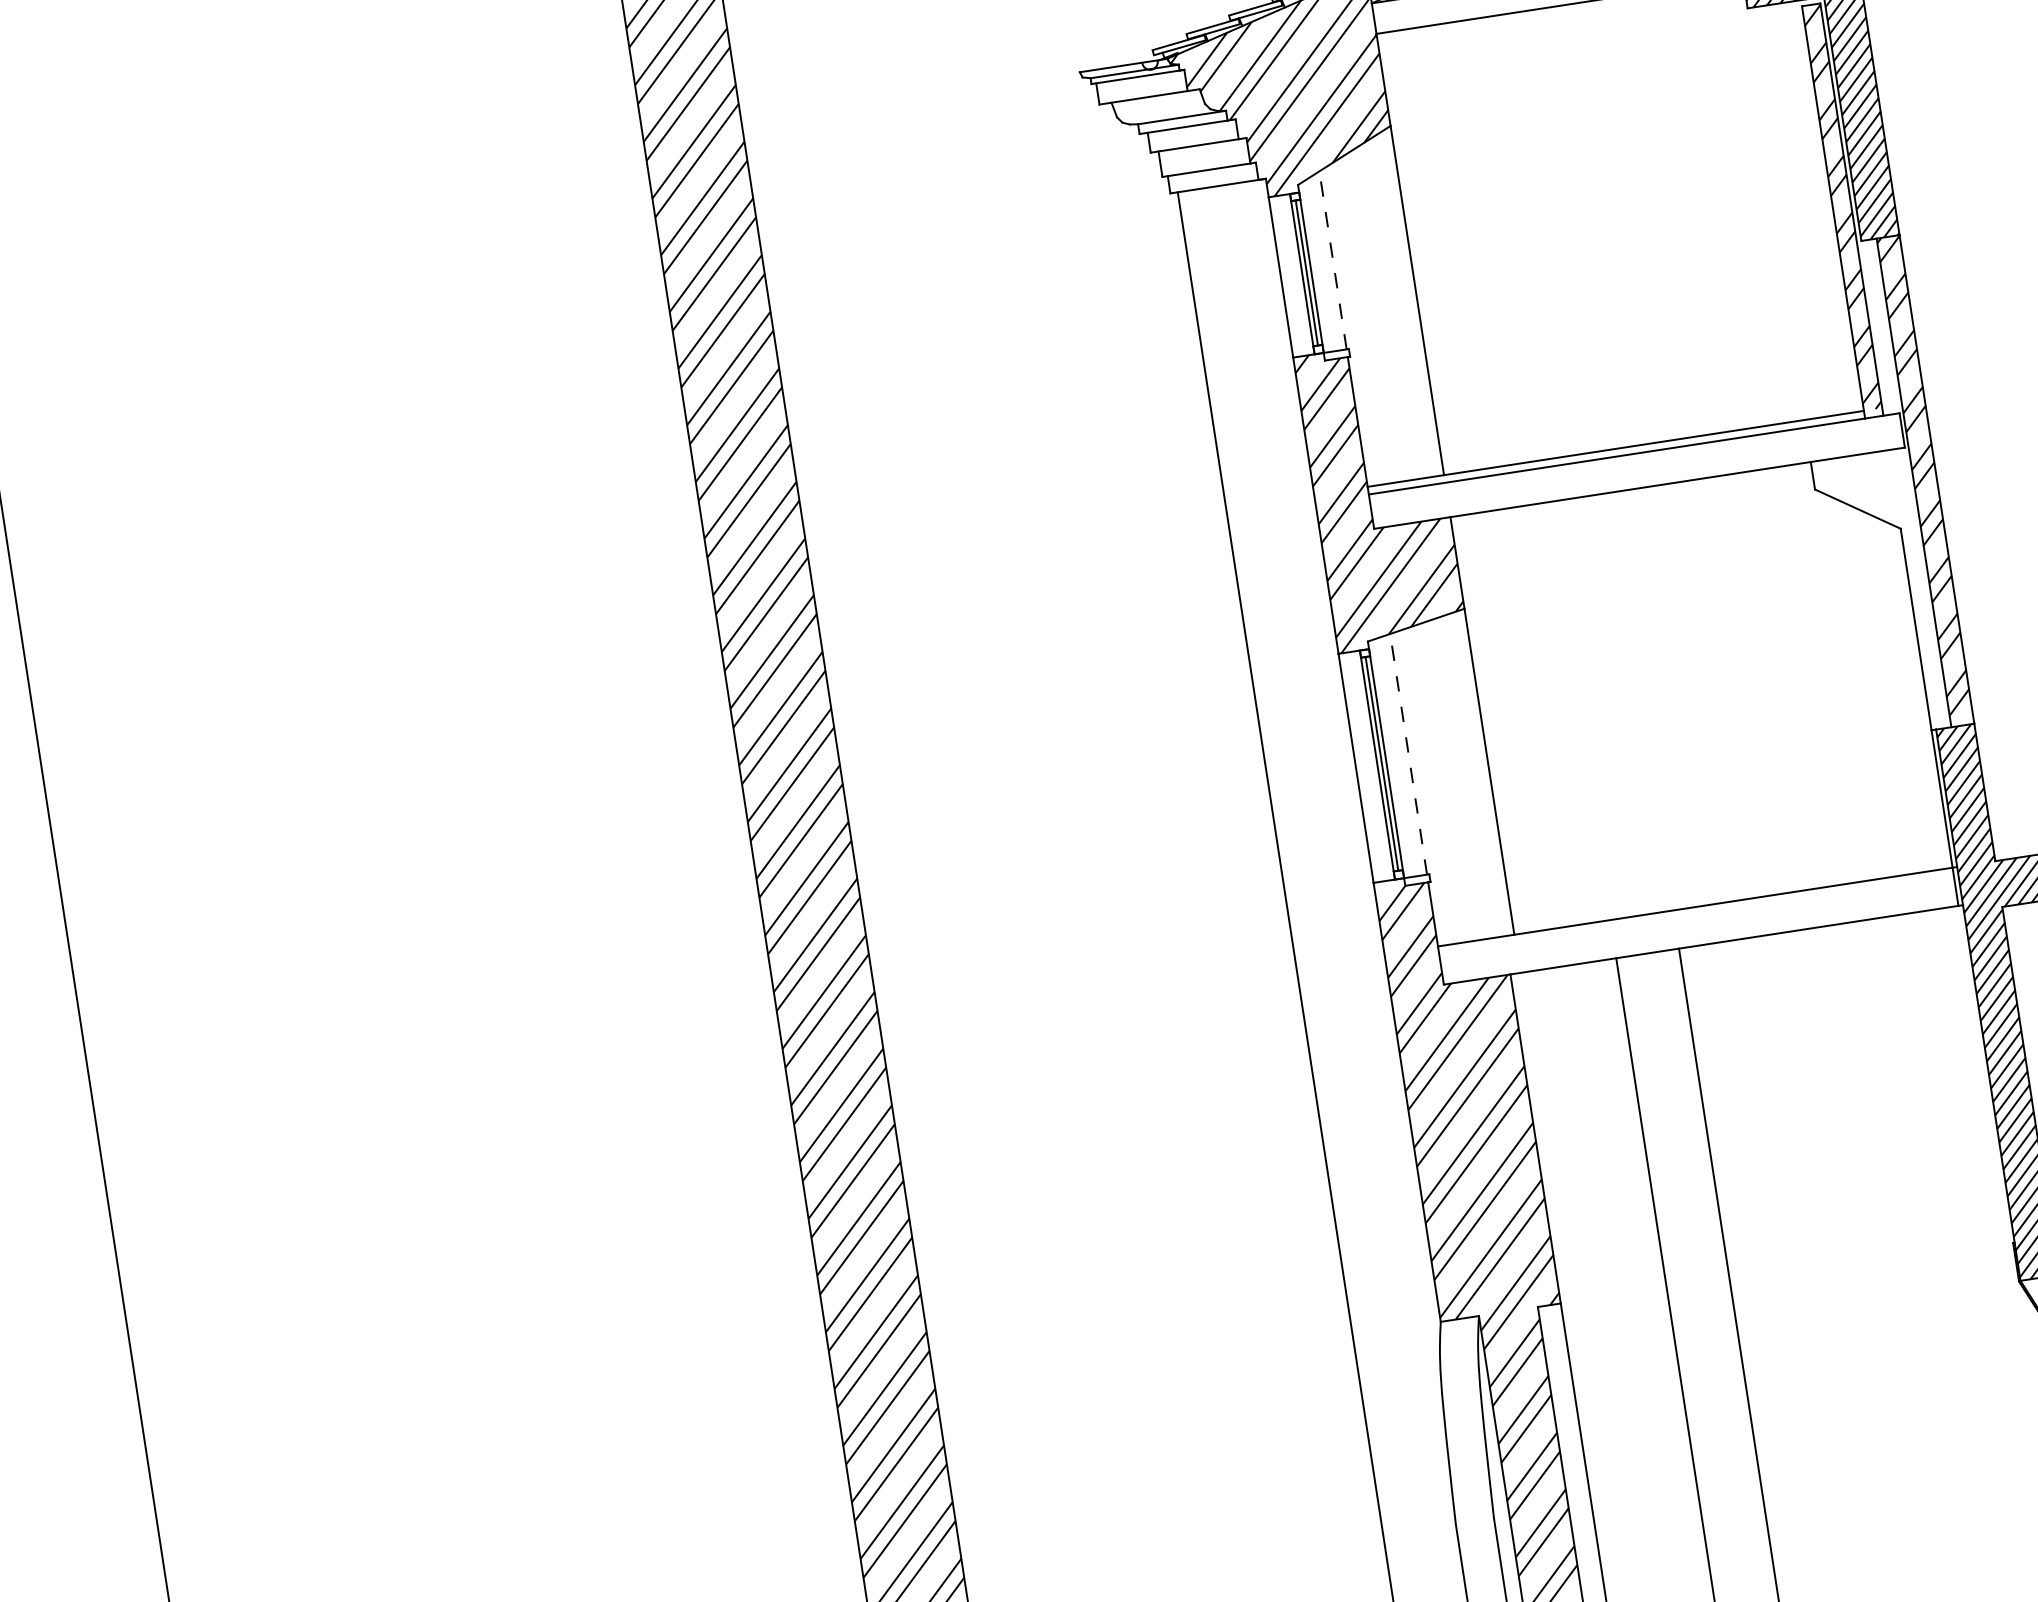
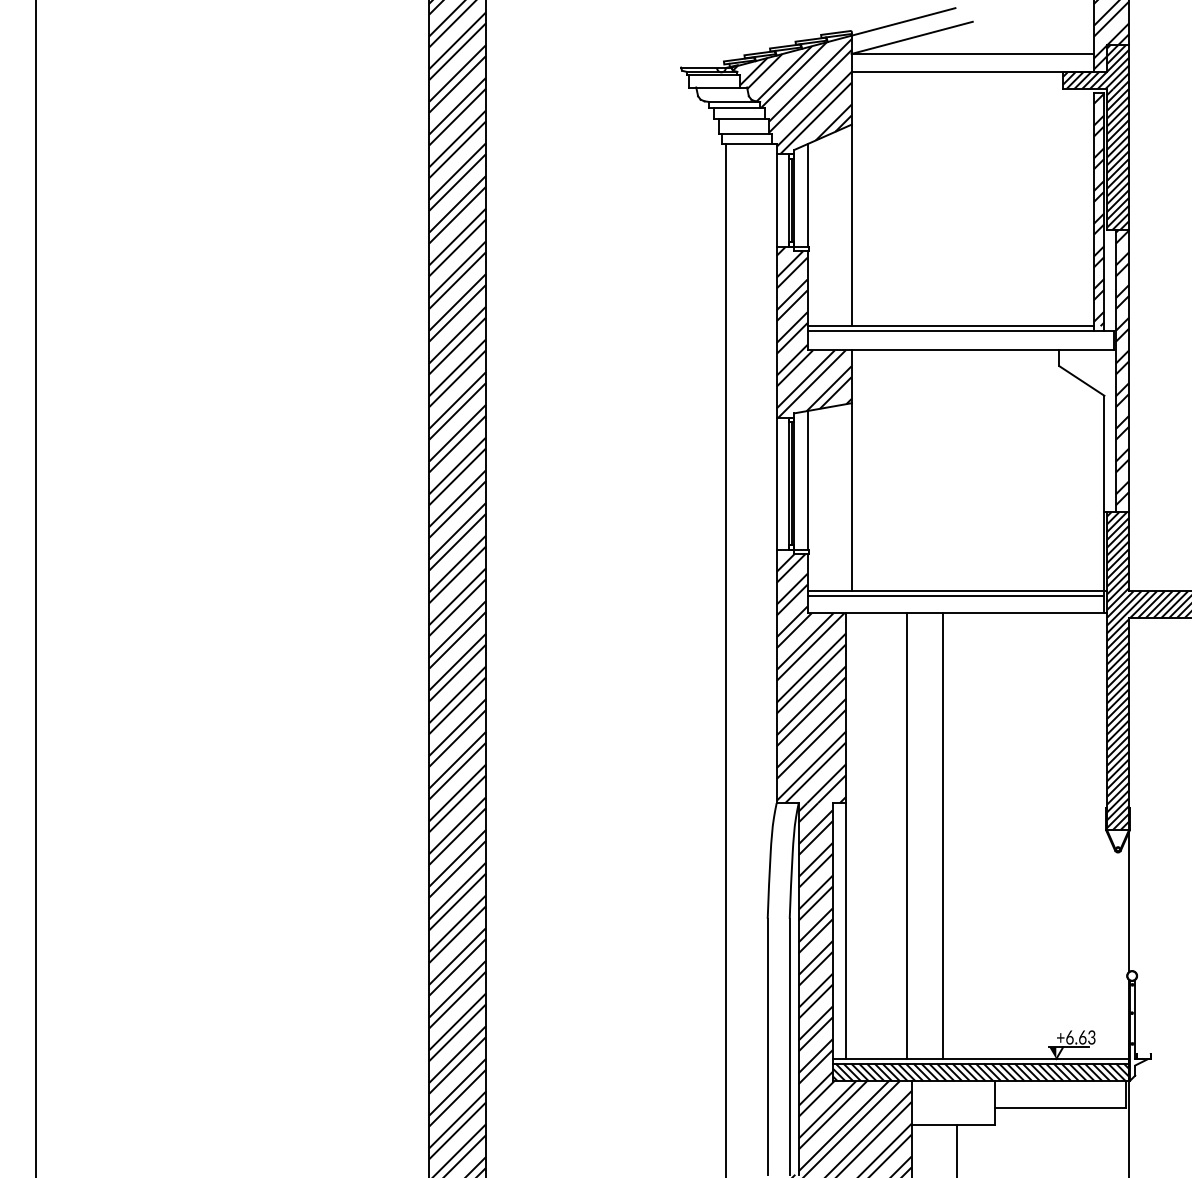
line: (1332, 260) -> (807, 195), dashed -> solid
line: (1408, 754) -> (807, 480), dashed -> solid
line: (1695, 914) -> (955, 595), added

